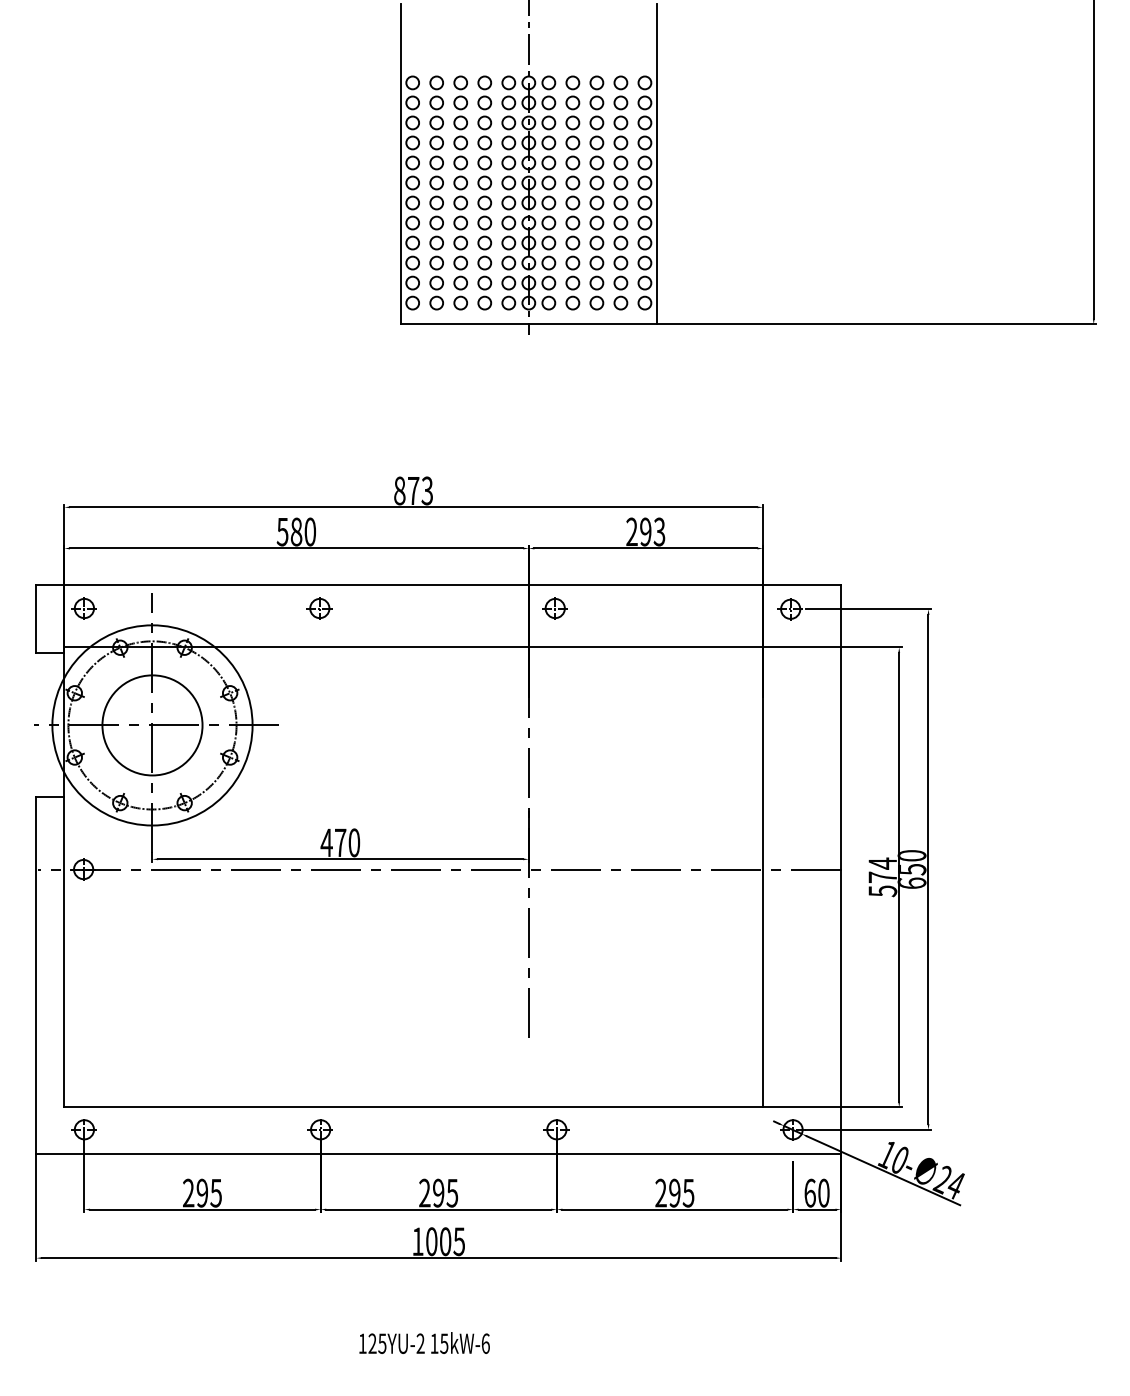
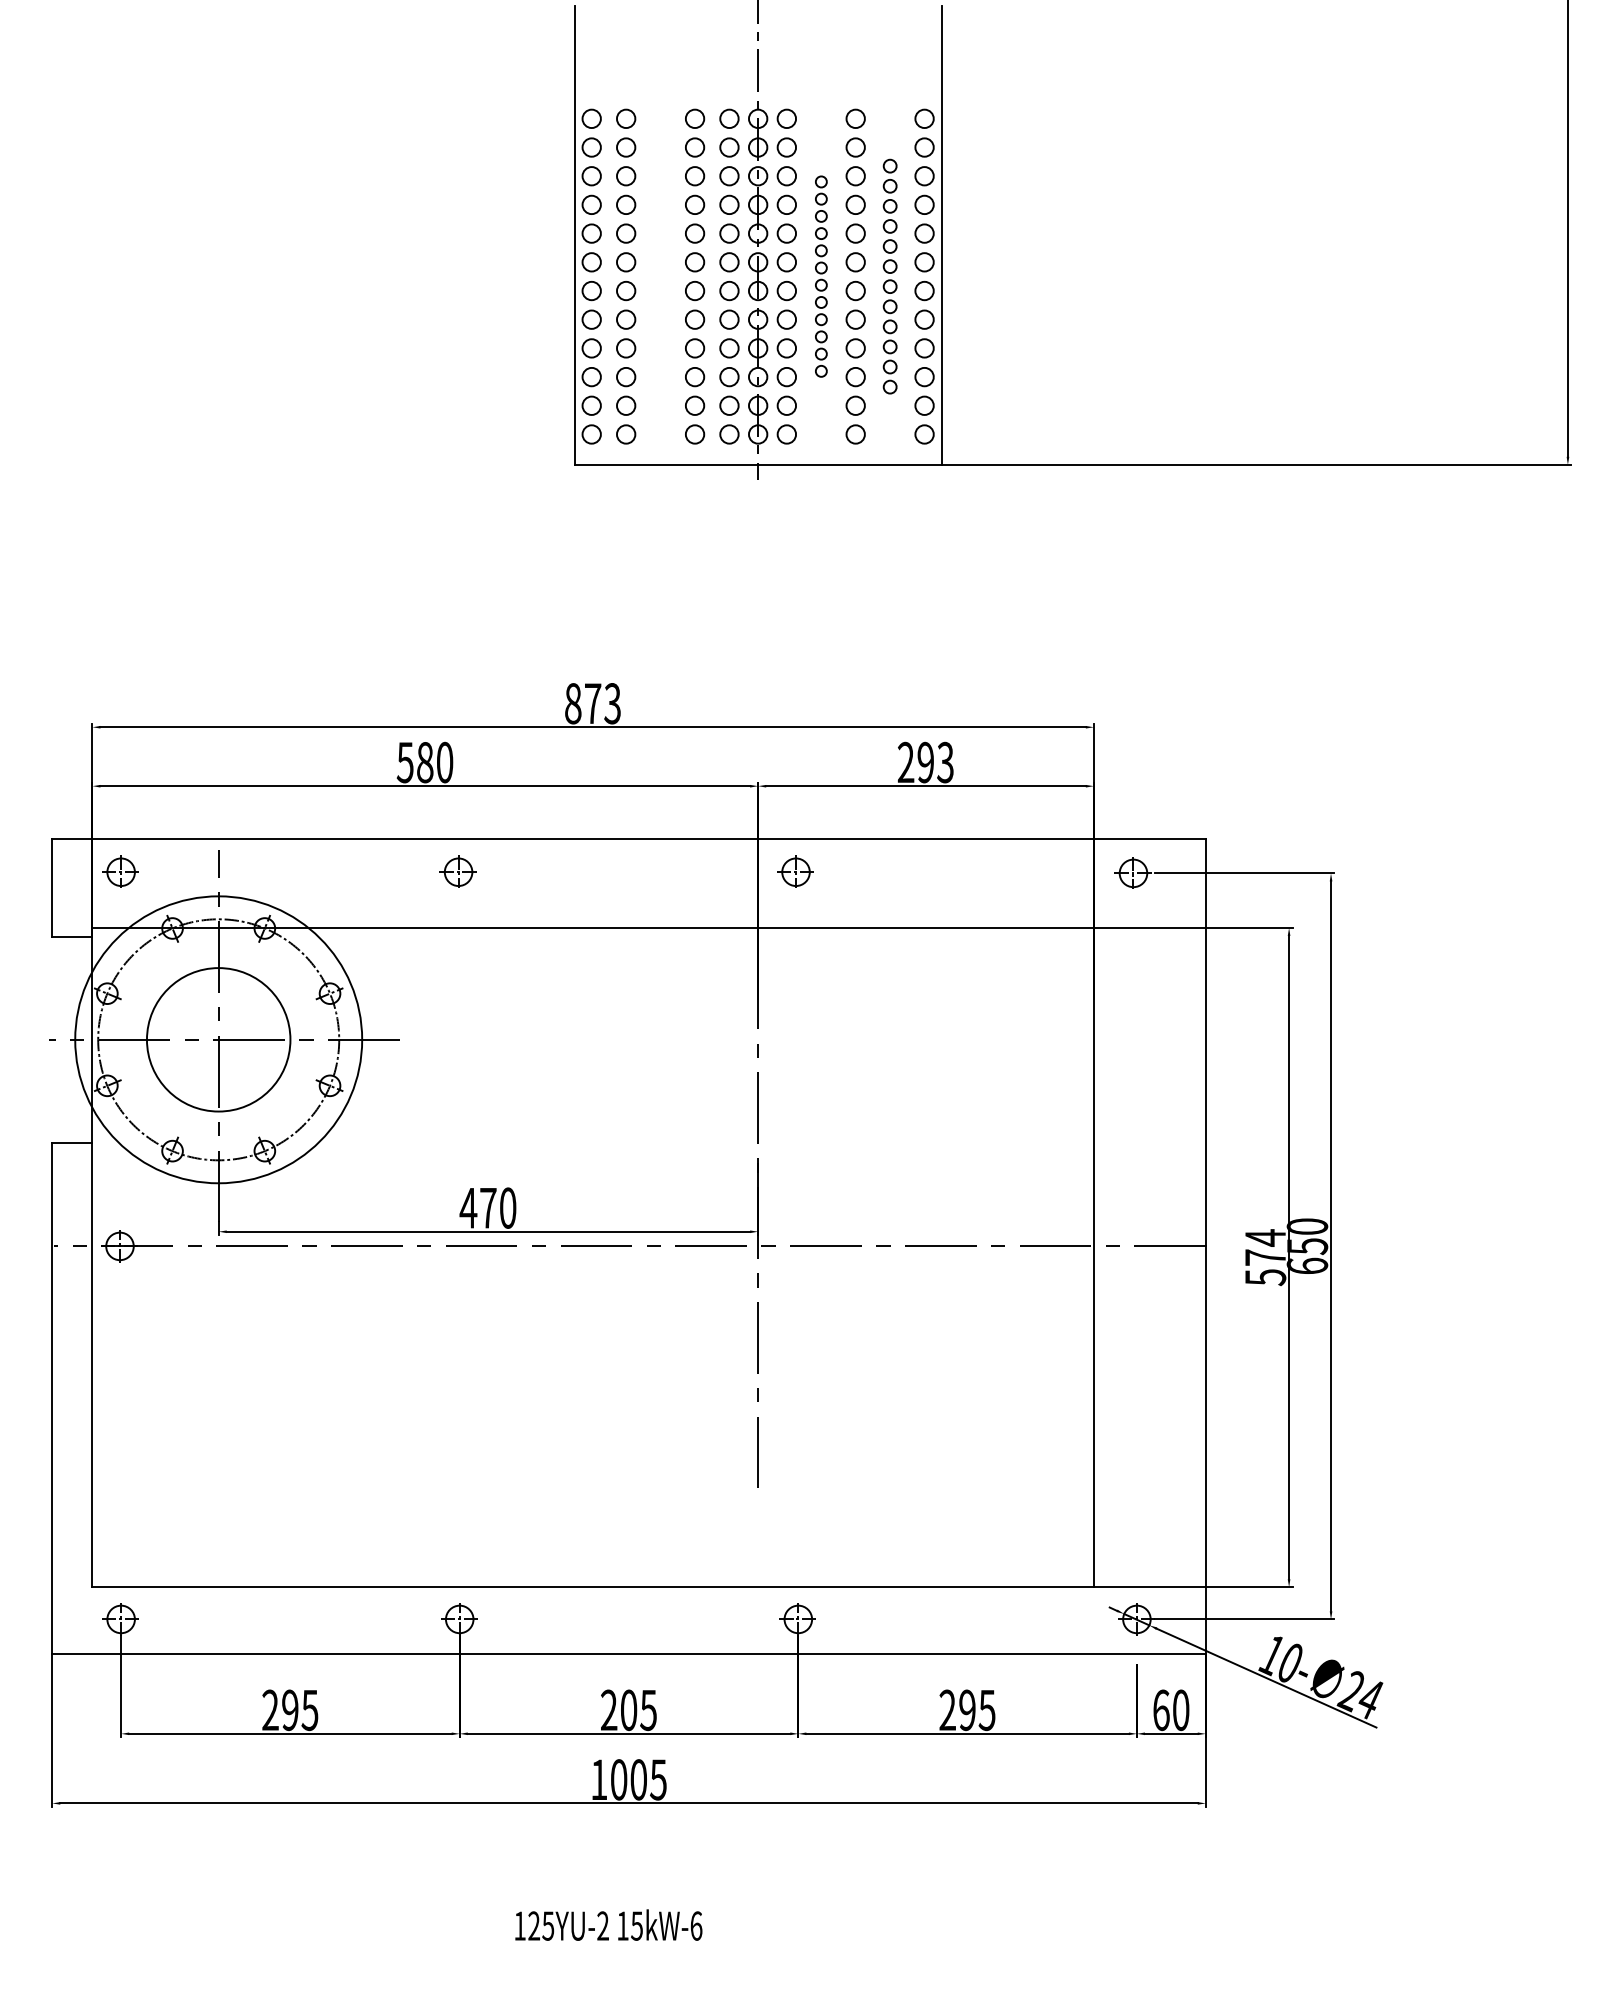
part: (460, 192) -> (660, 275), removed
part: (572, 192) -> (820, 275), size x0.6
part: (620, 192) -> (889, 275), size x0.7
text: (438, 1192) -> (628, 1709), 295 -> 205

